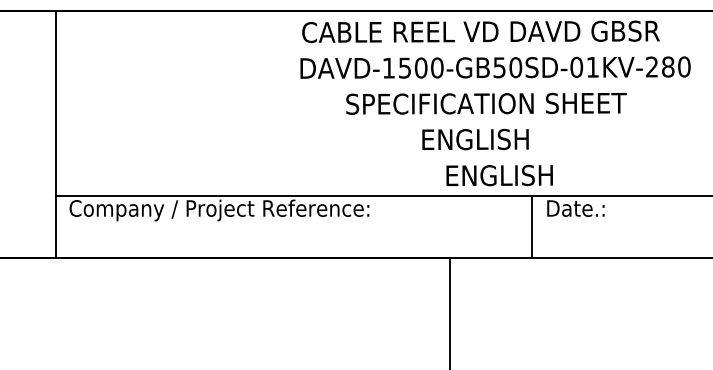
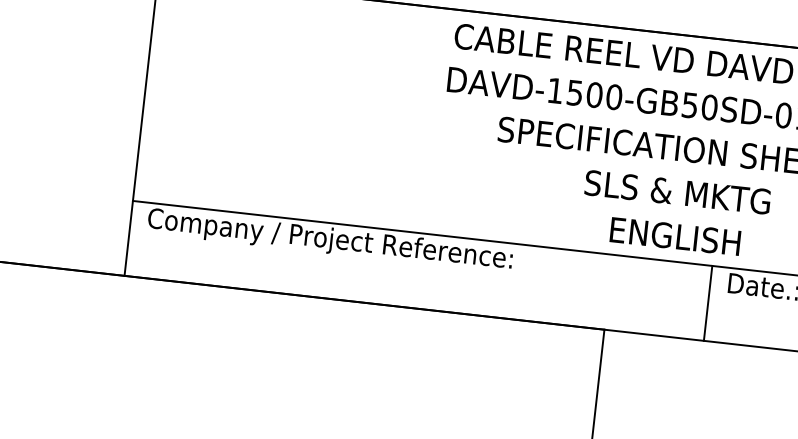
text: (497, 139) -> (677, 192), ENGLISH -> SLS & MKTG

